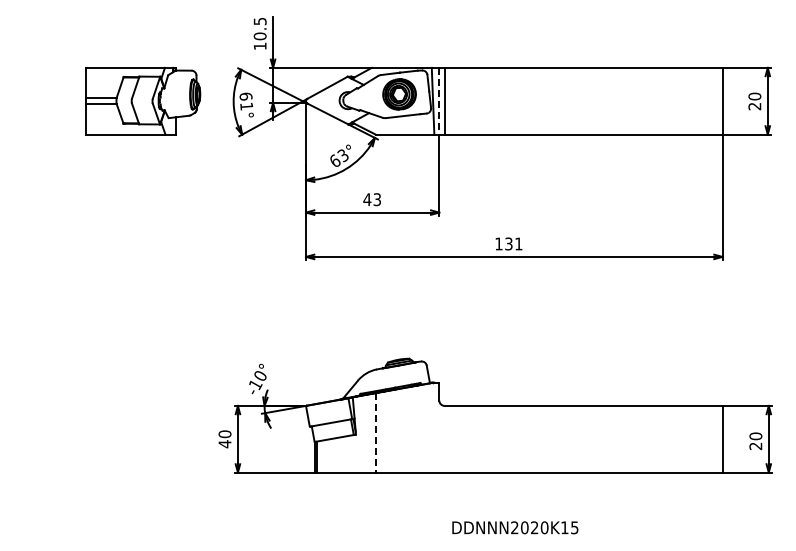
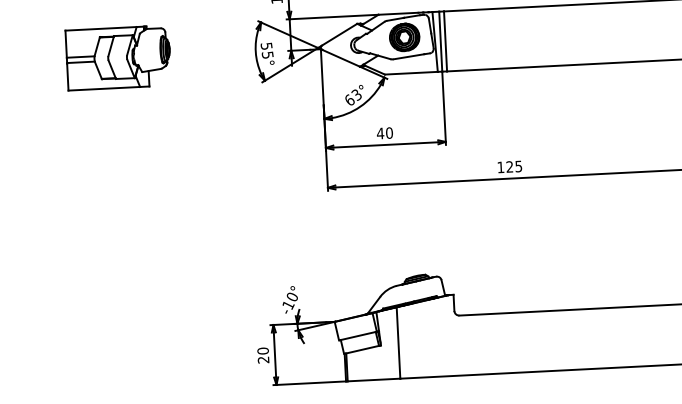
part: (143, 100) -> (118, 57), moved
text: (246, 101) -> (267, 50), 61° -> 55°
line: (439, 101) -> (440, 41), dashed -> solid
text: (377, 199) -> (389, 132), 43 -> 40
text: (513, 243) -> (513, 166), 131 -> 125
line: (375, 432) -> (398, 342), dashed -> solid
text: (224, 444) -> (263, 360), 40 -> 20

